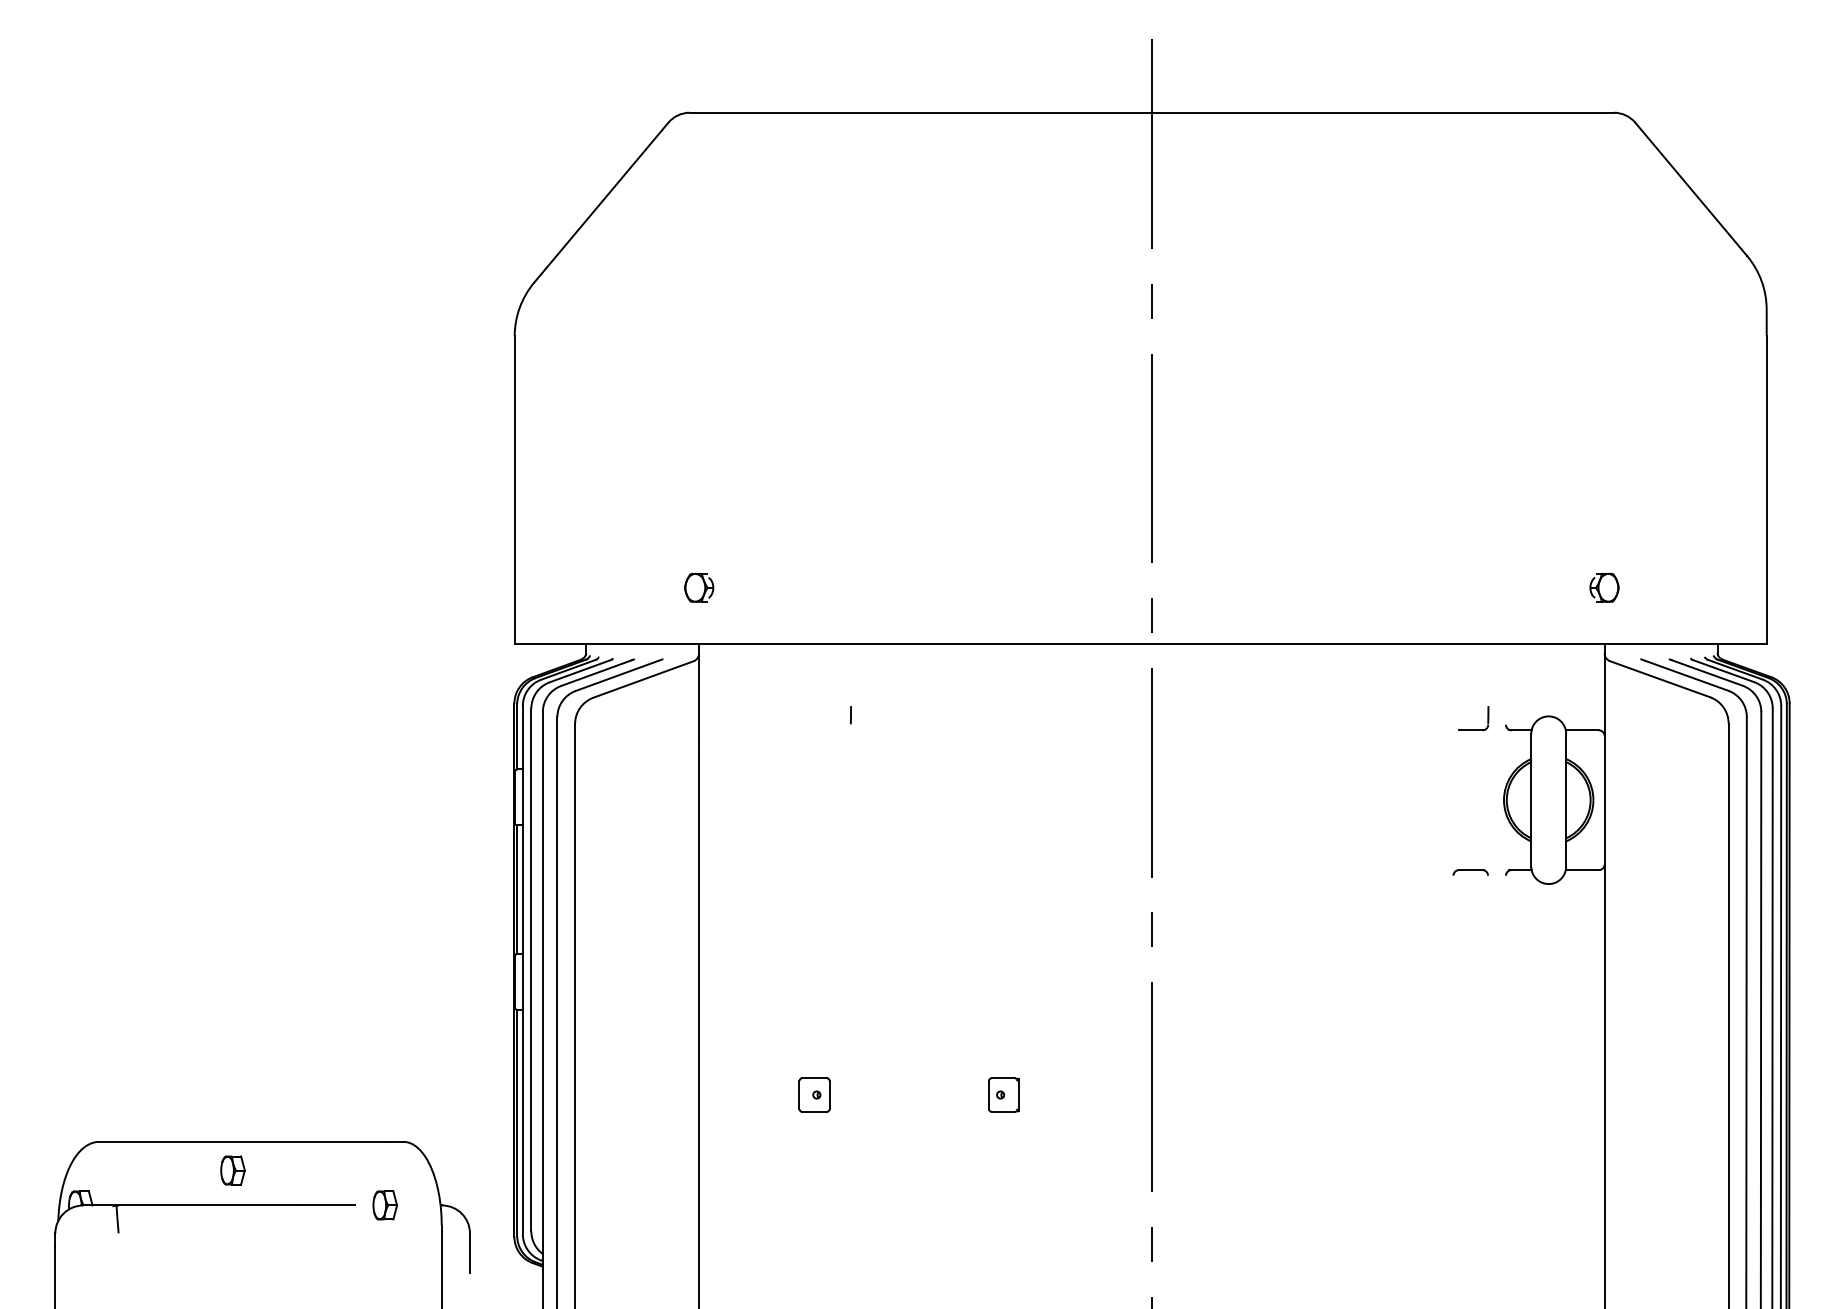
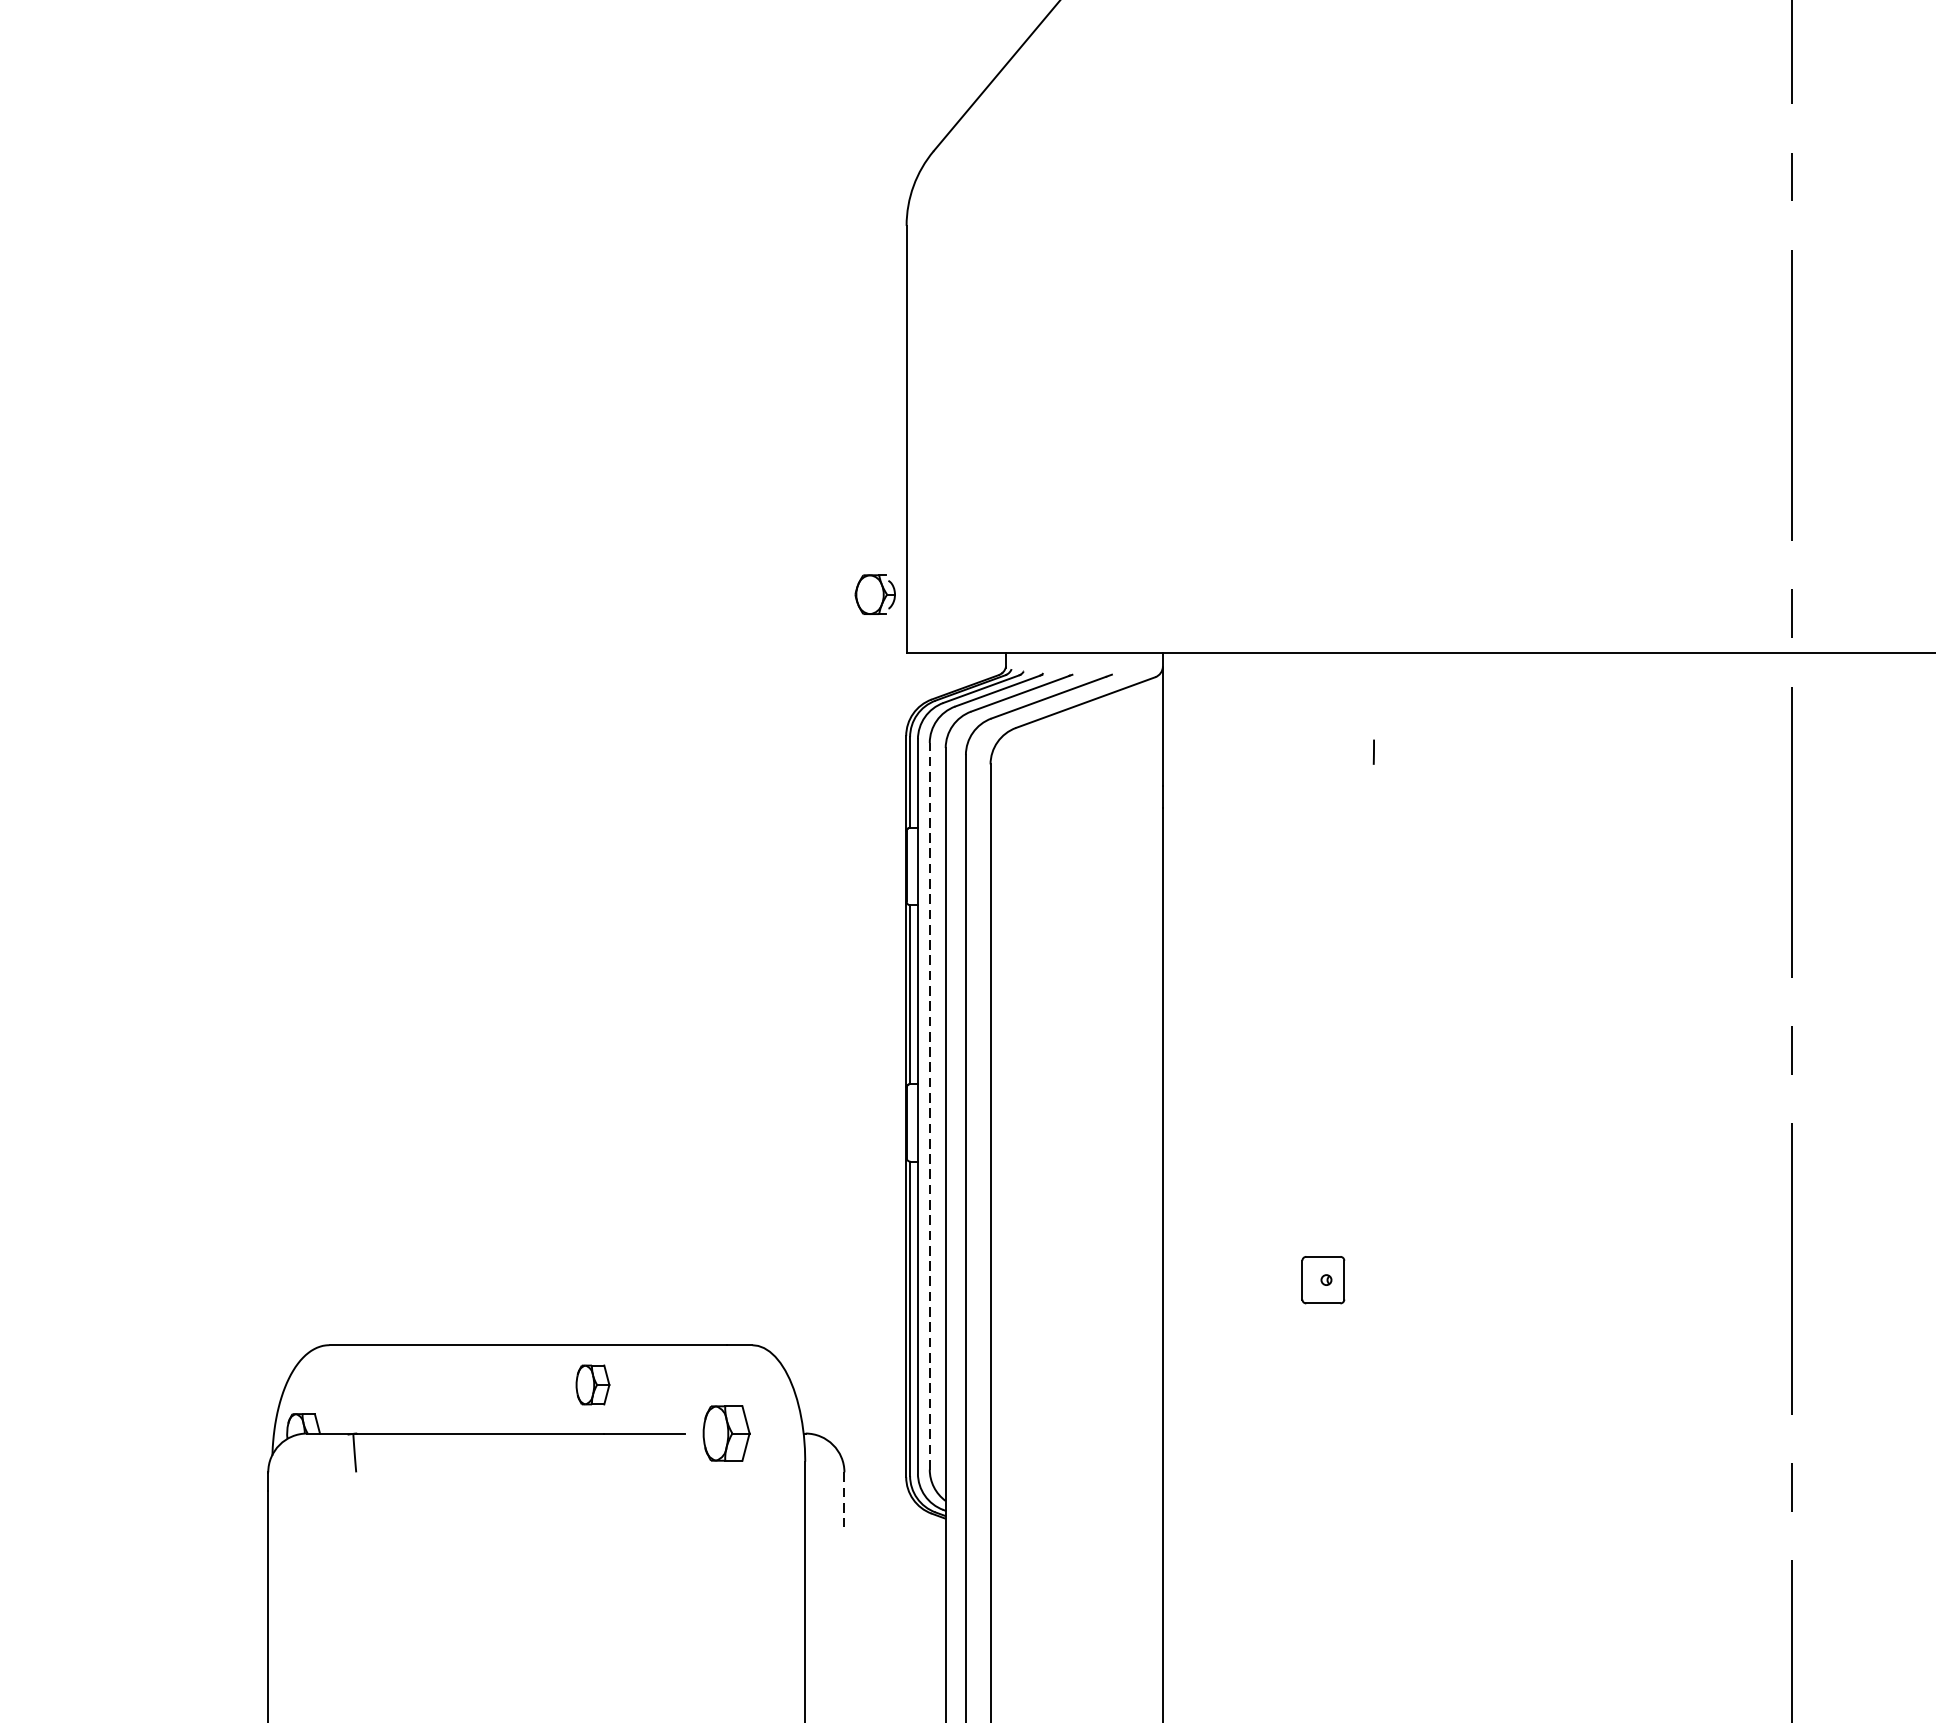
part: (699, 587) -> (875, 594), moved
line: (531, 969) -> (929, 1105), solid -> dashed
part: (1003, 1094) -> (1585, 1279), removed
part: (232, 1170) -> (592, 1384), moved
part: (385, 1205) -> (727, 1433), size x1.4
line: (469, 1253) -> (843, 1500), solid -> dashed

